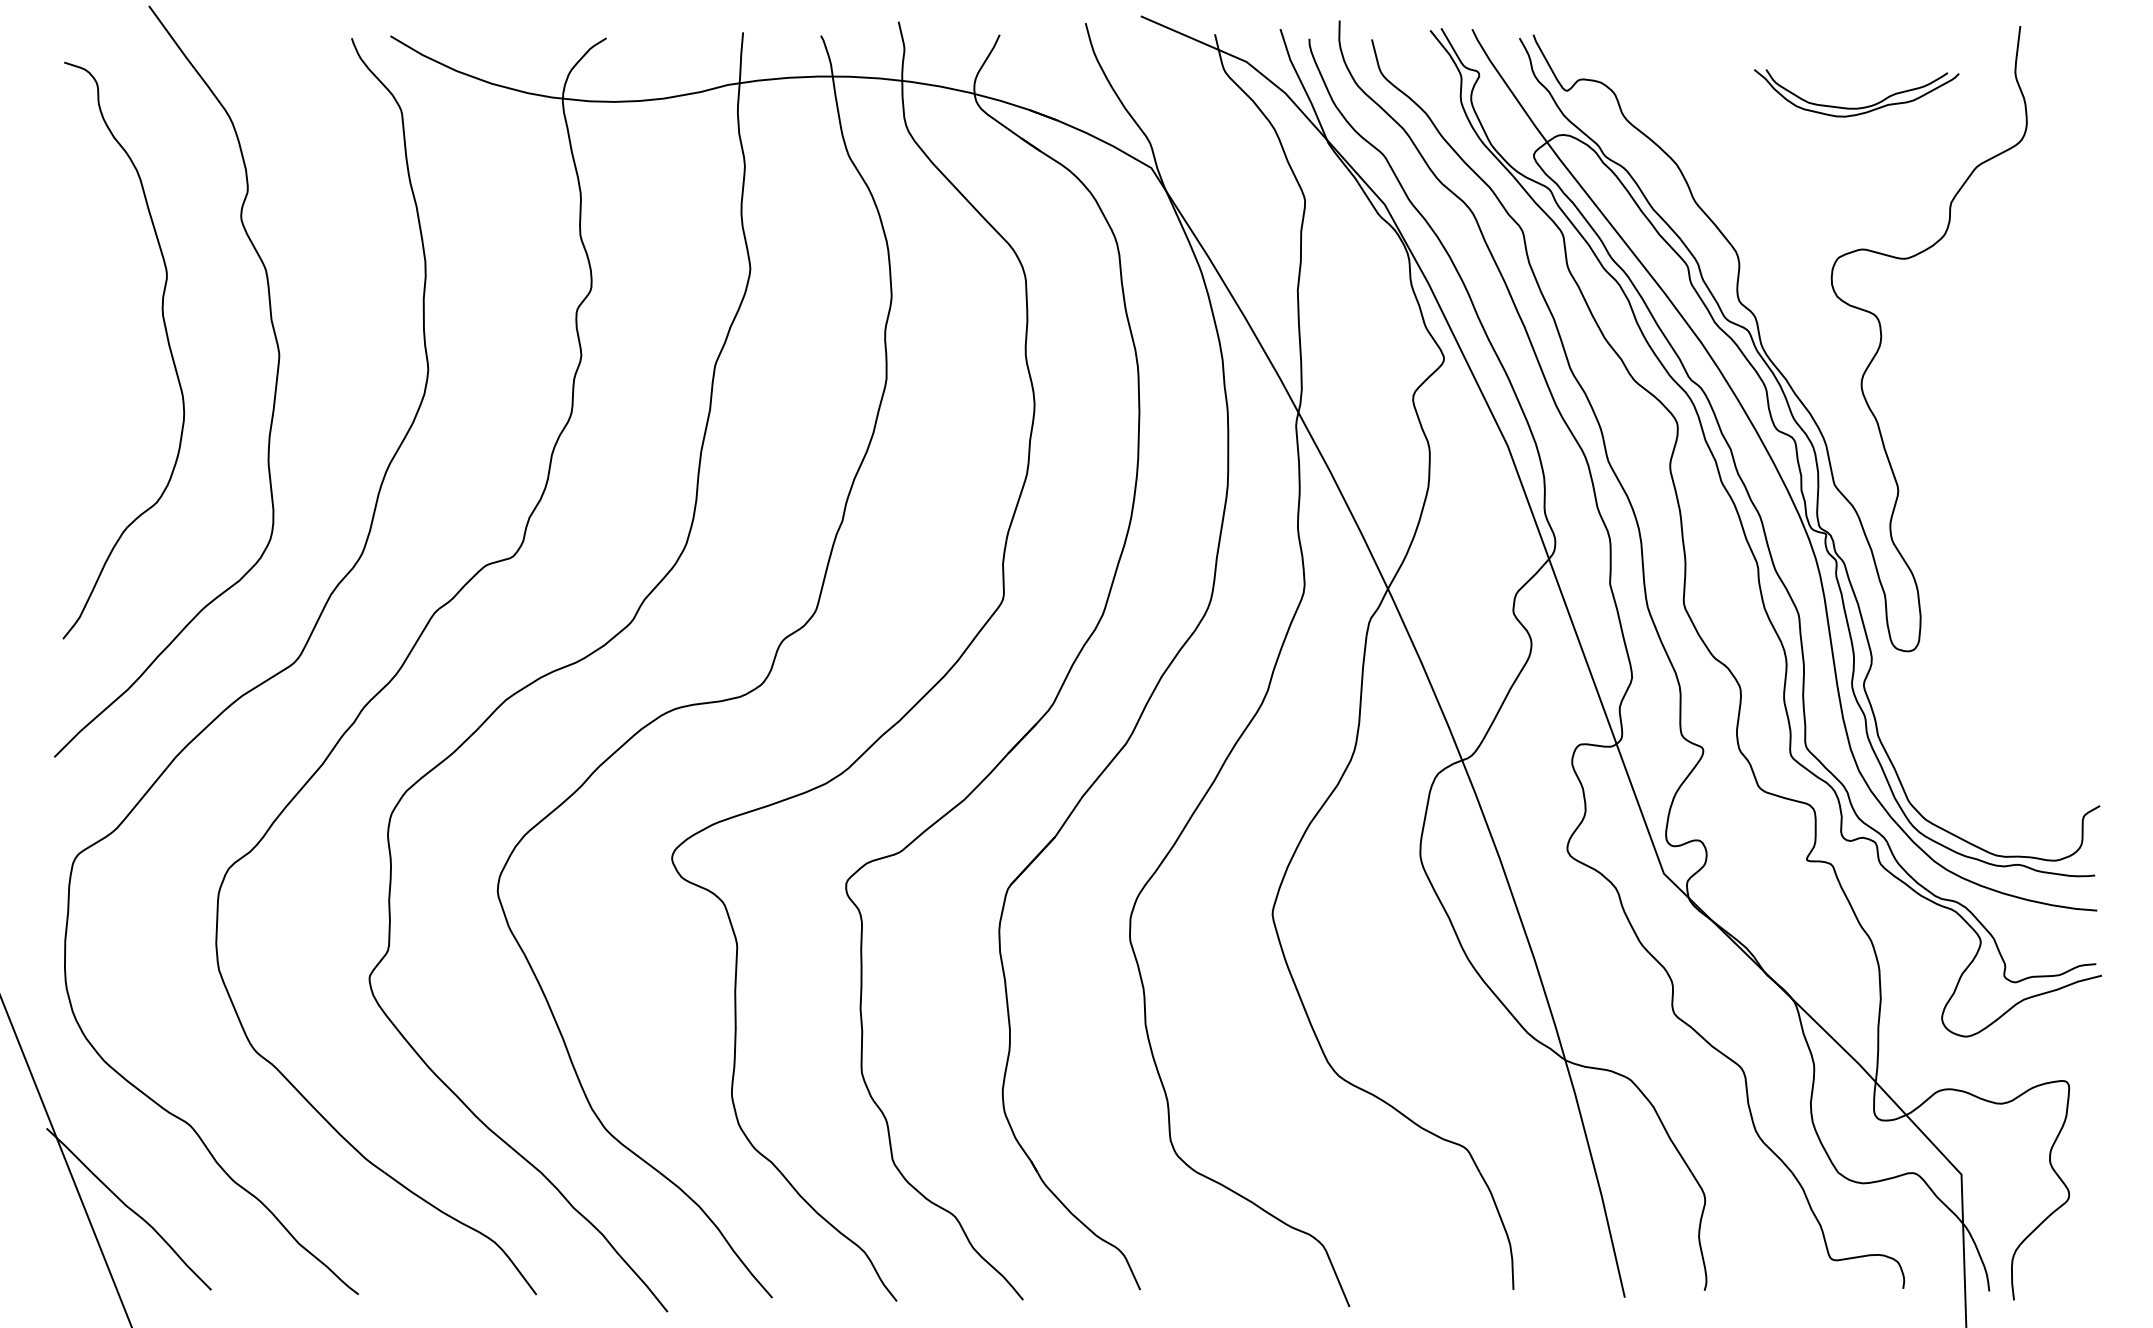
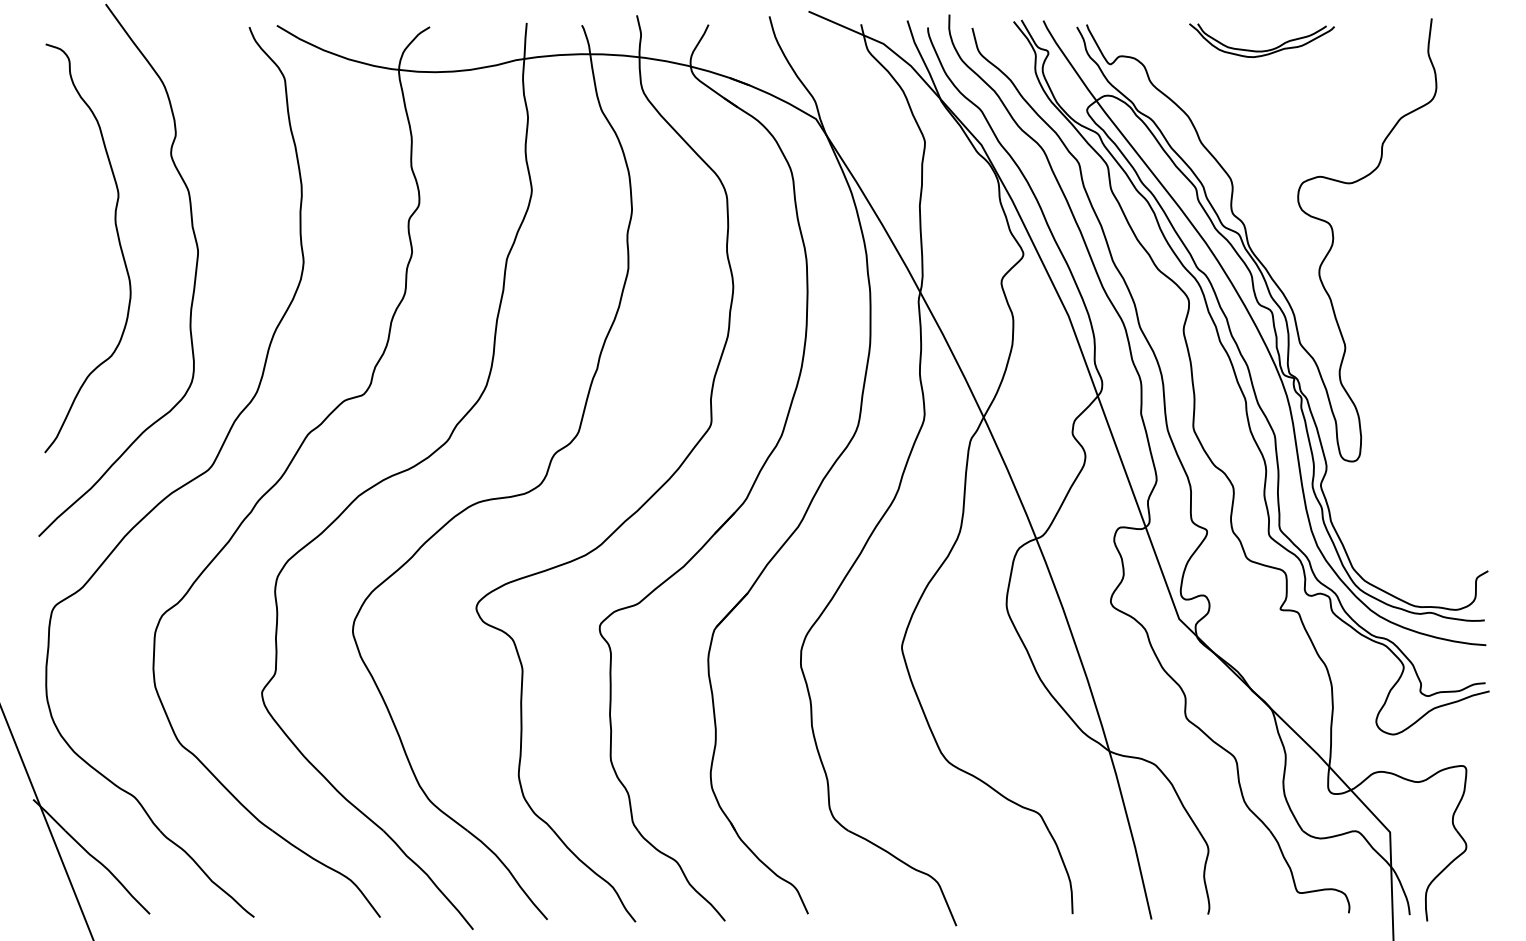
part: (1856, 107) -> (1261, 50), moved

